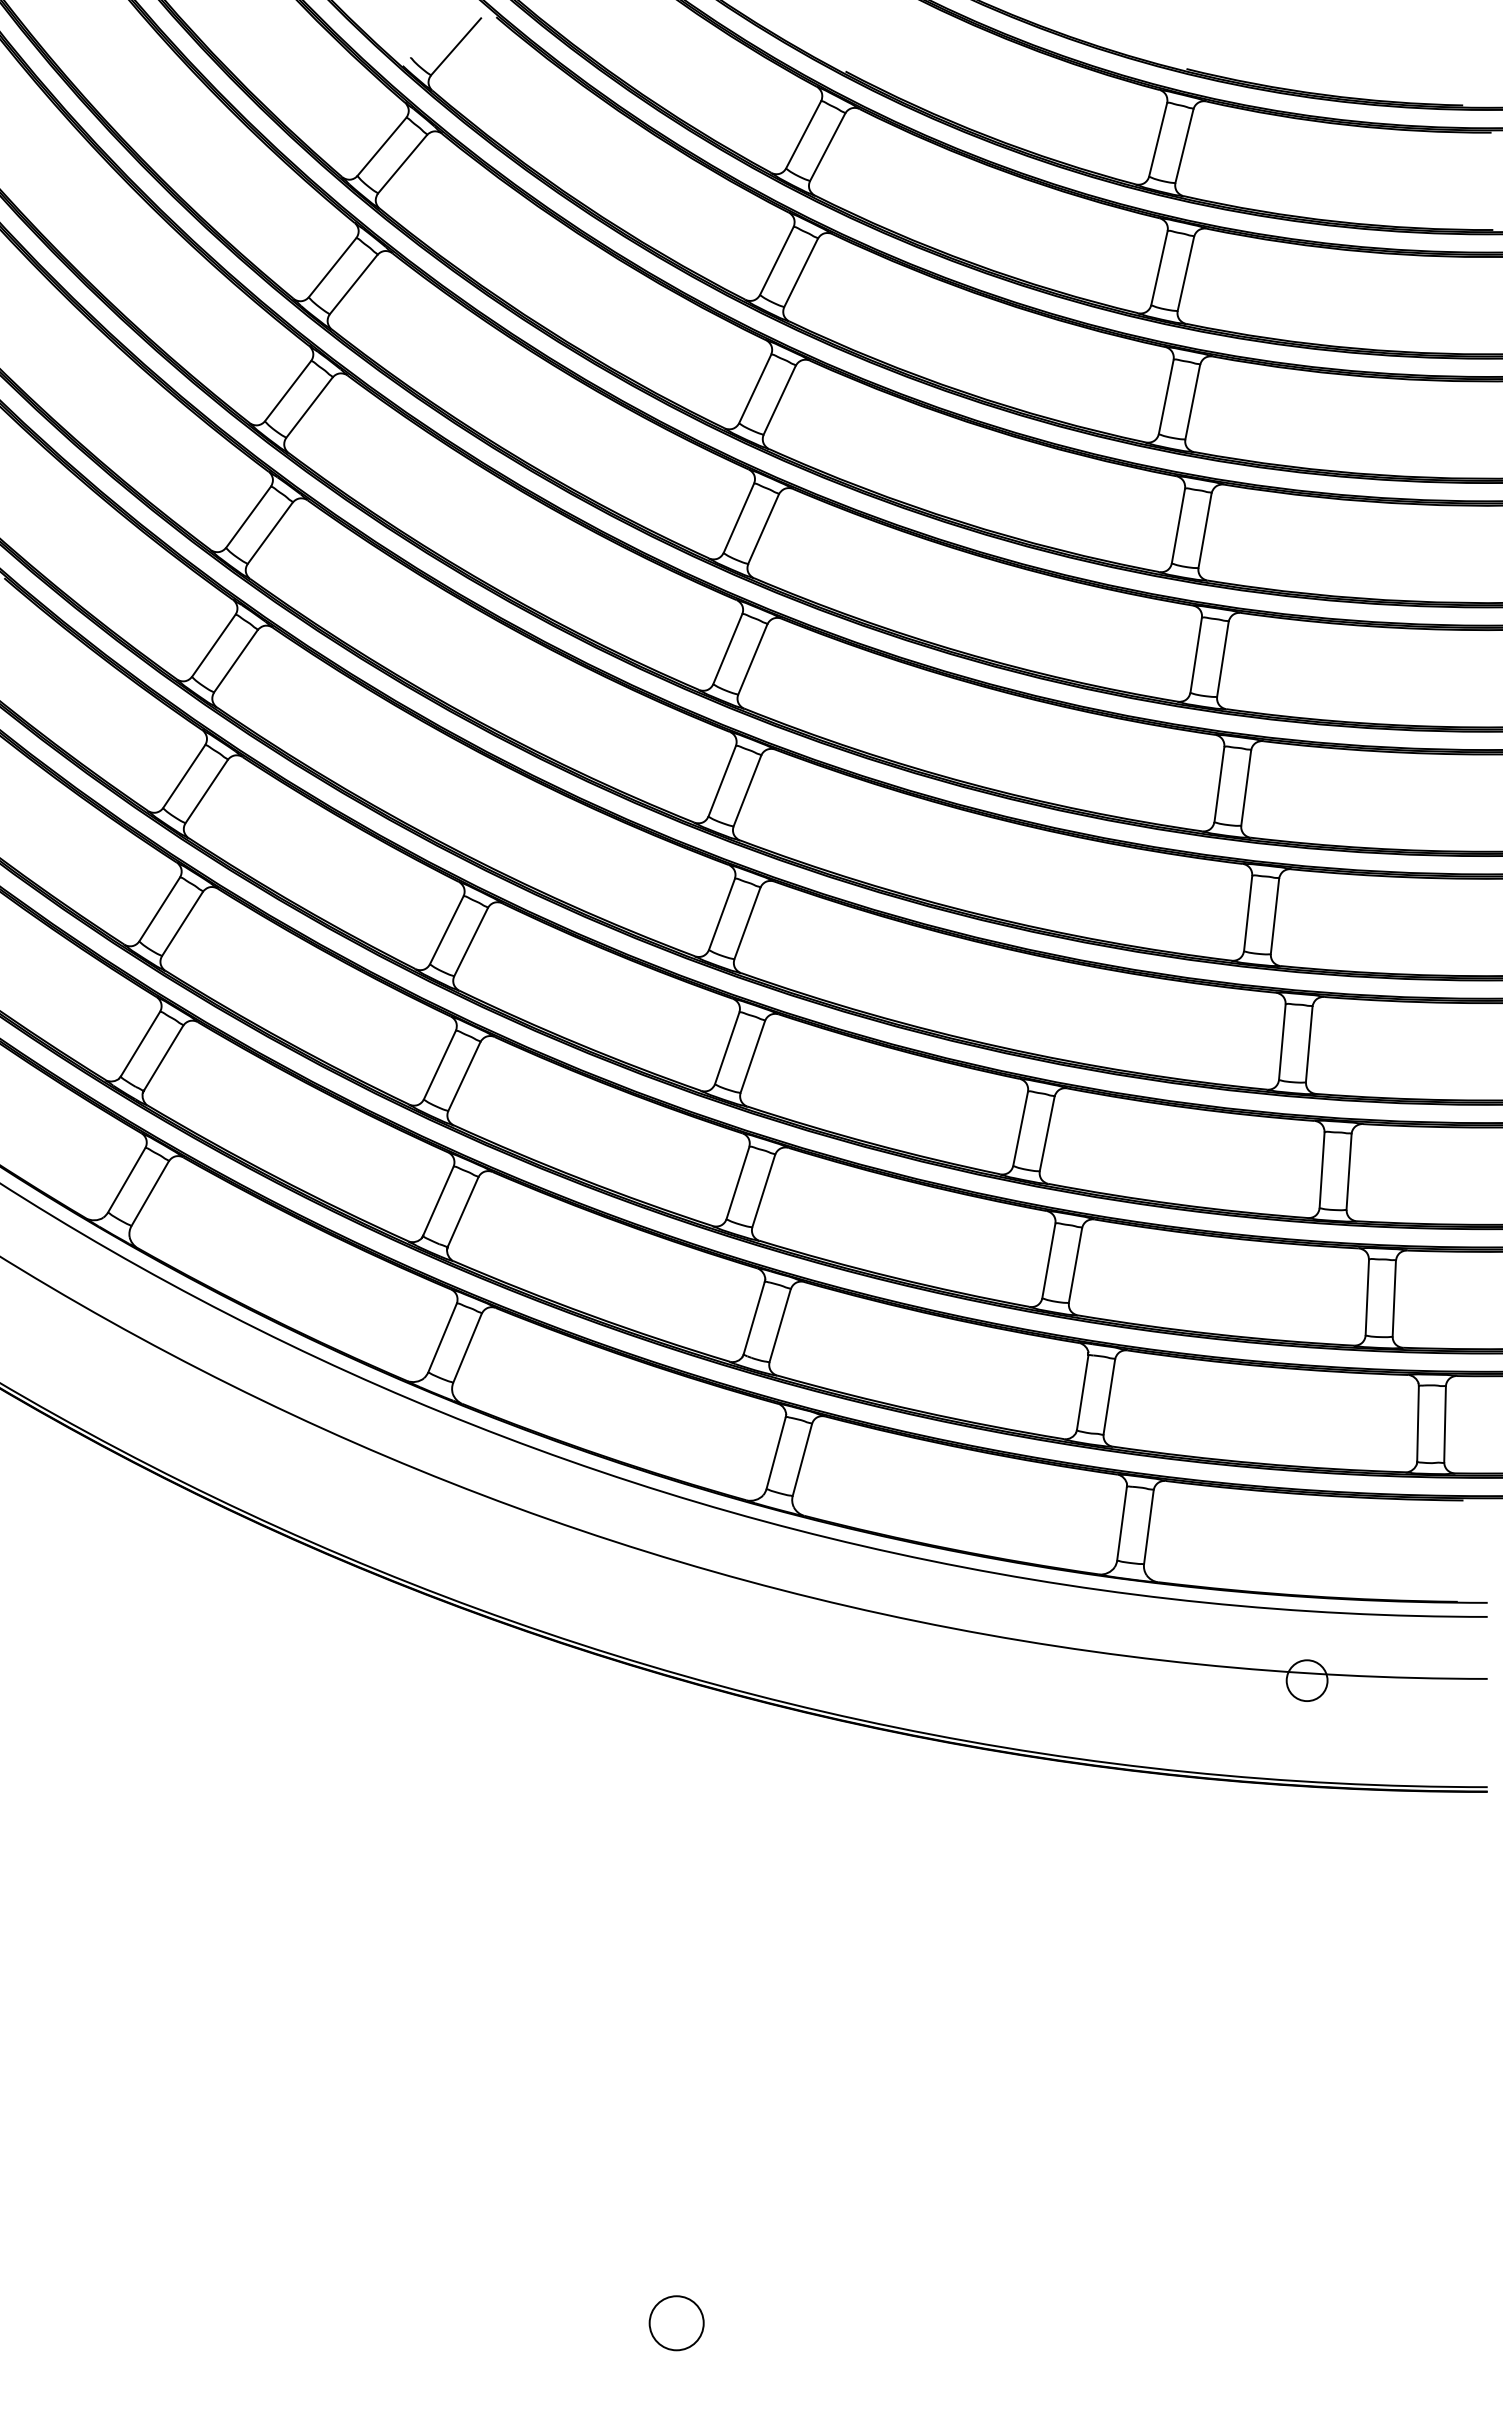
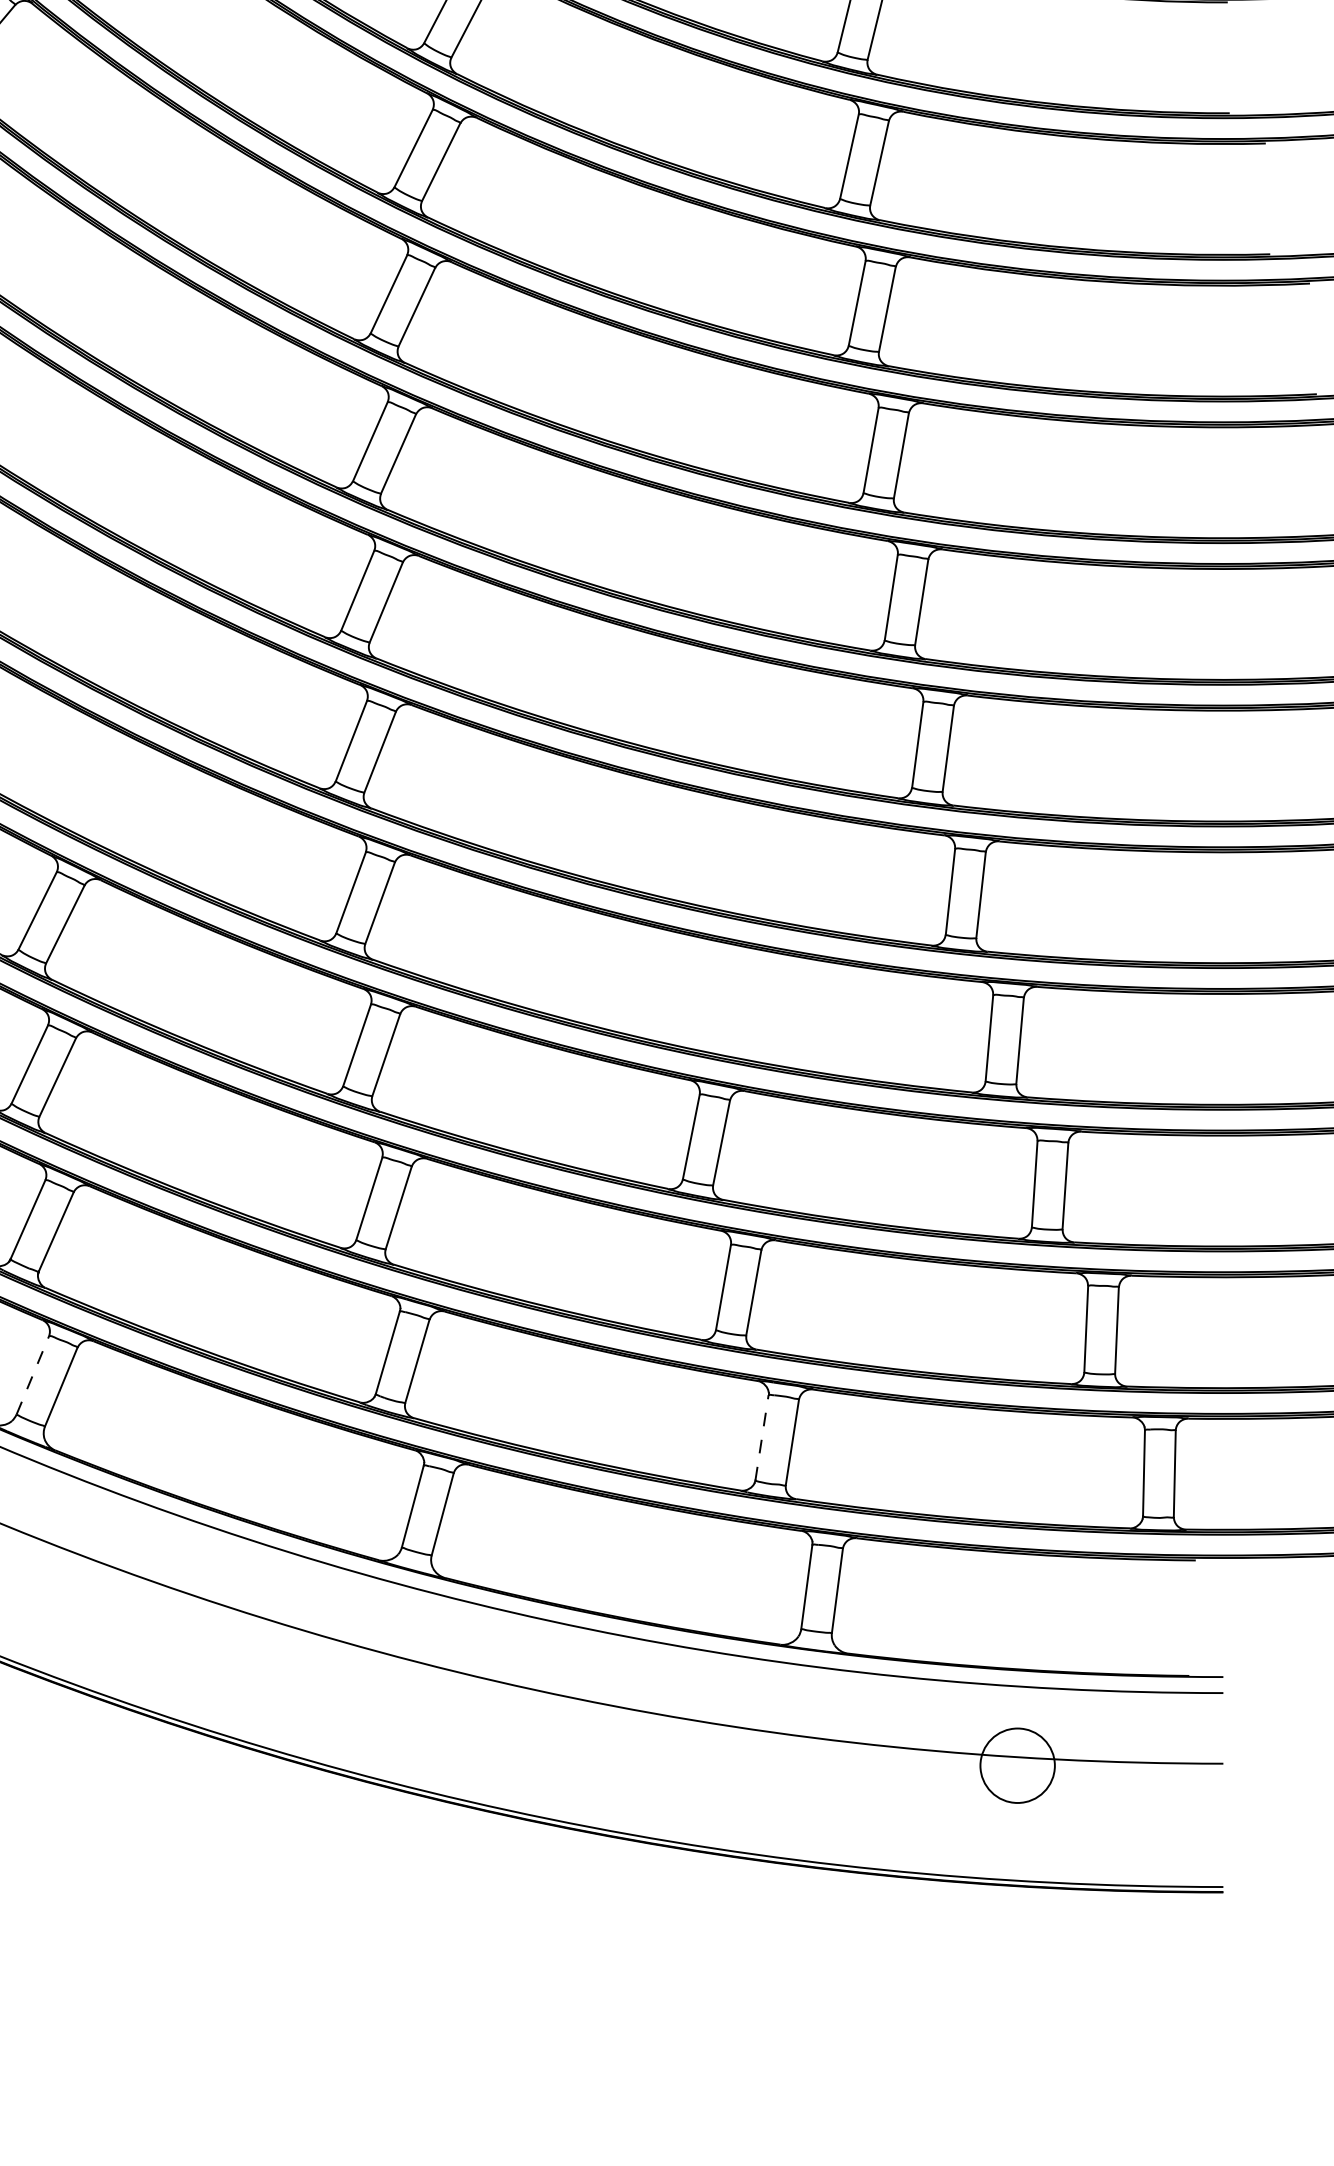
line: (442, 1337) -> (32, 1374), solid -> dashed
line: (1082, 1392) -> (761, 1437), solid -> dashed
circle: (1306, 1680) -> (1016, 1765), size x1.6

